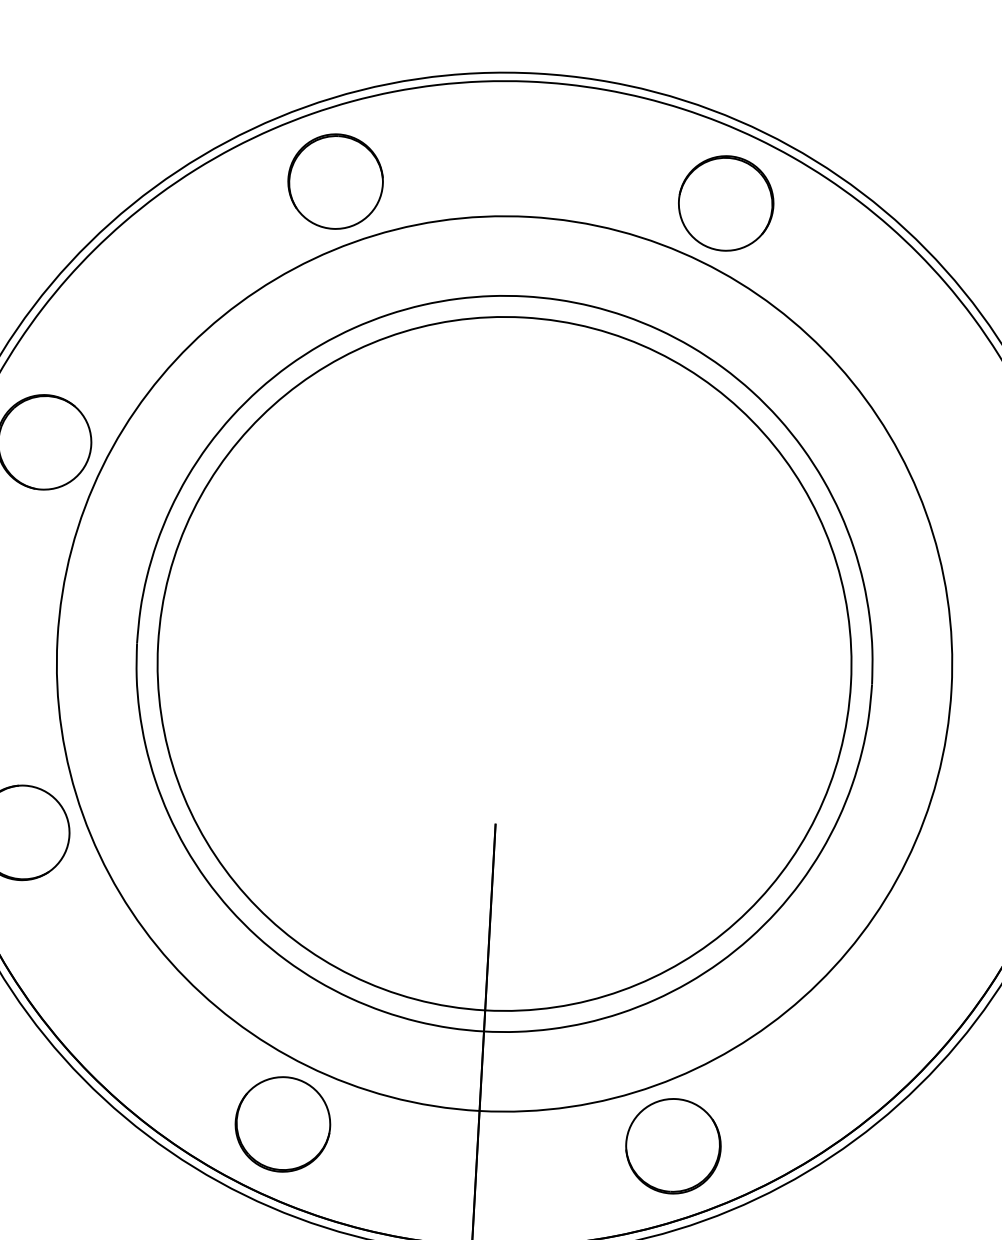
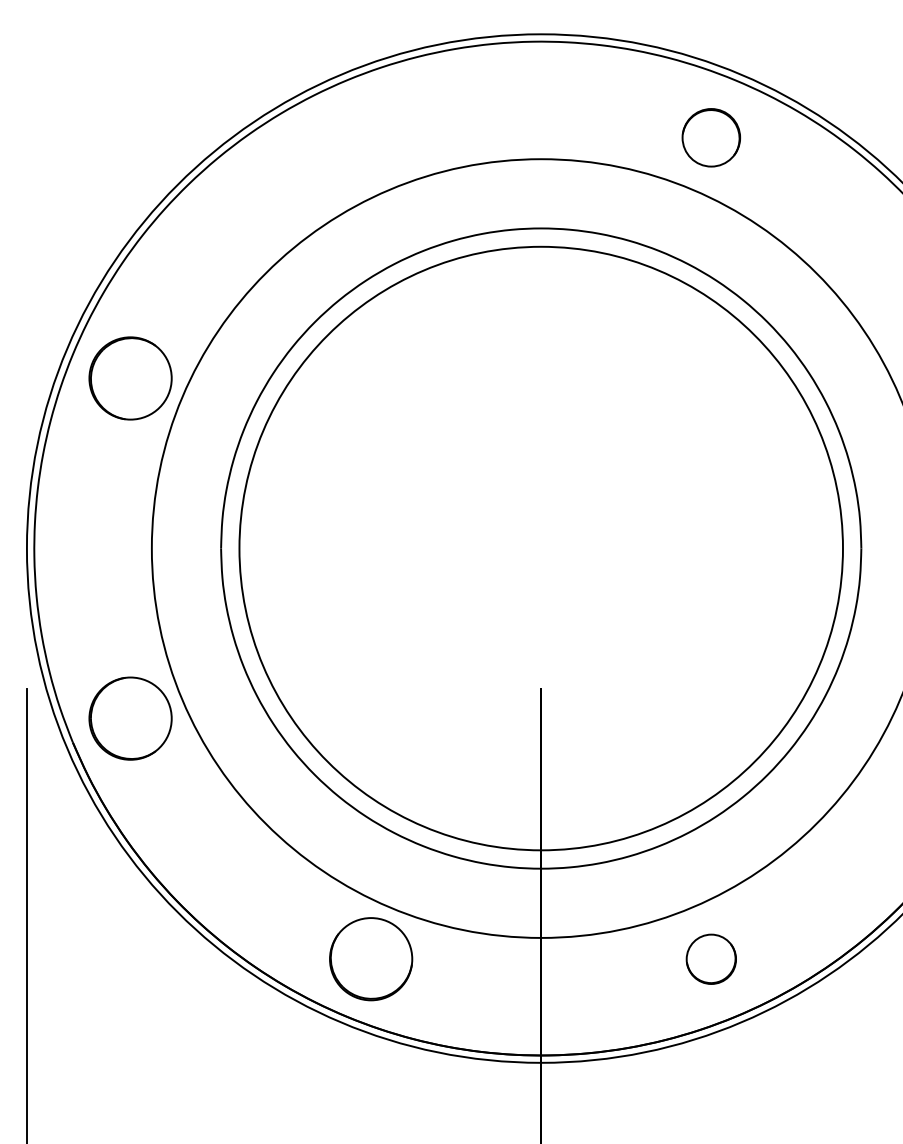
part: (336, 181) -> (371, 137), removed
part: (726, 202) -> (711, 137), size x0.7
part: (673, 1146) -> (711, 959), size x0.6

